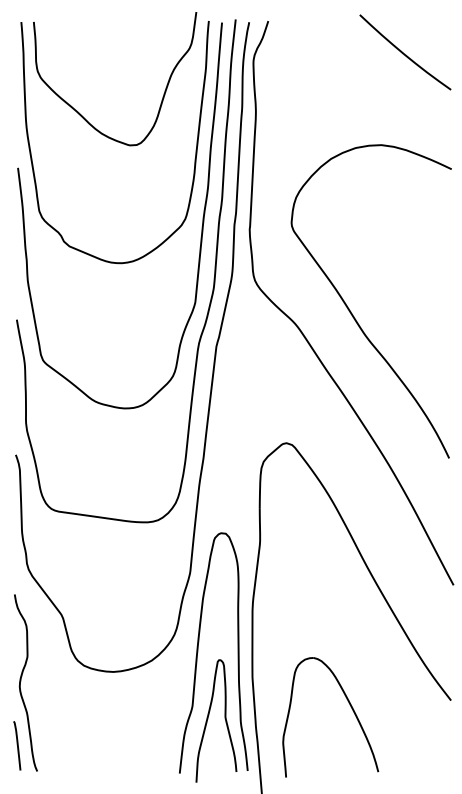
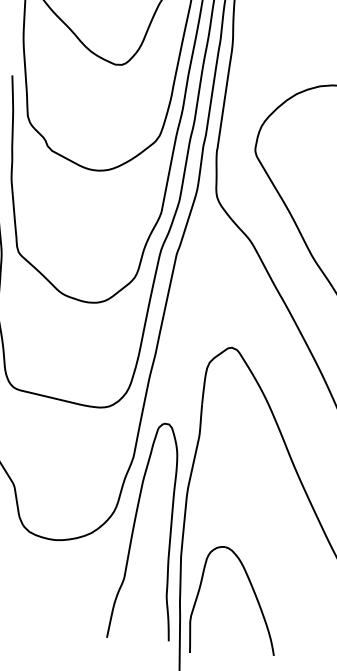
part: (349, 705) -> (253, 593), moved
curve: (208, 719) -> (137, 591), removed

